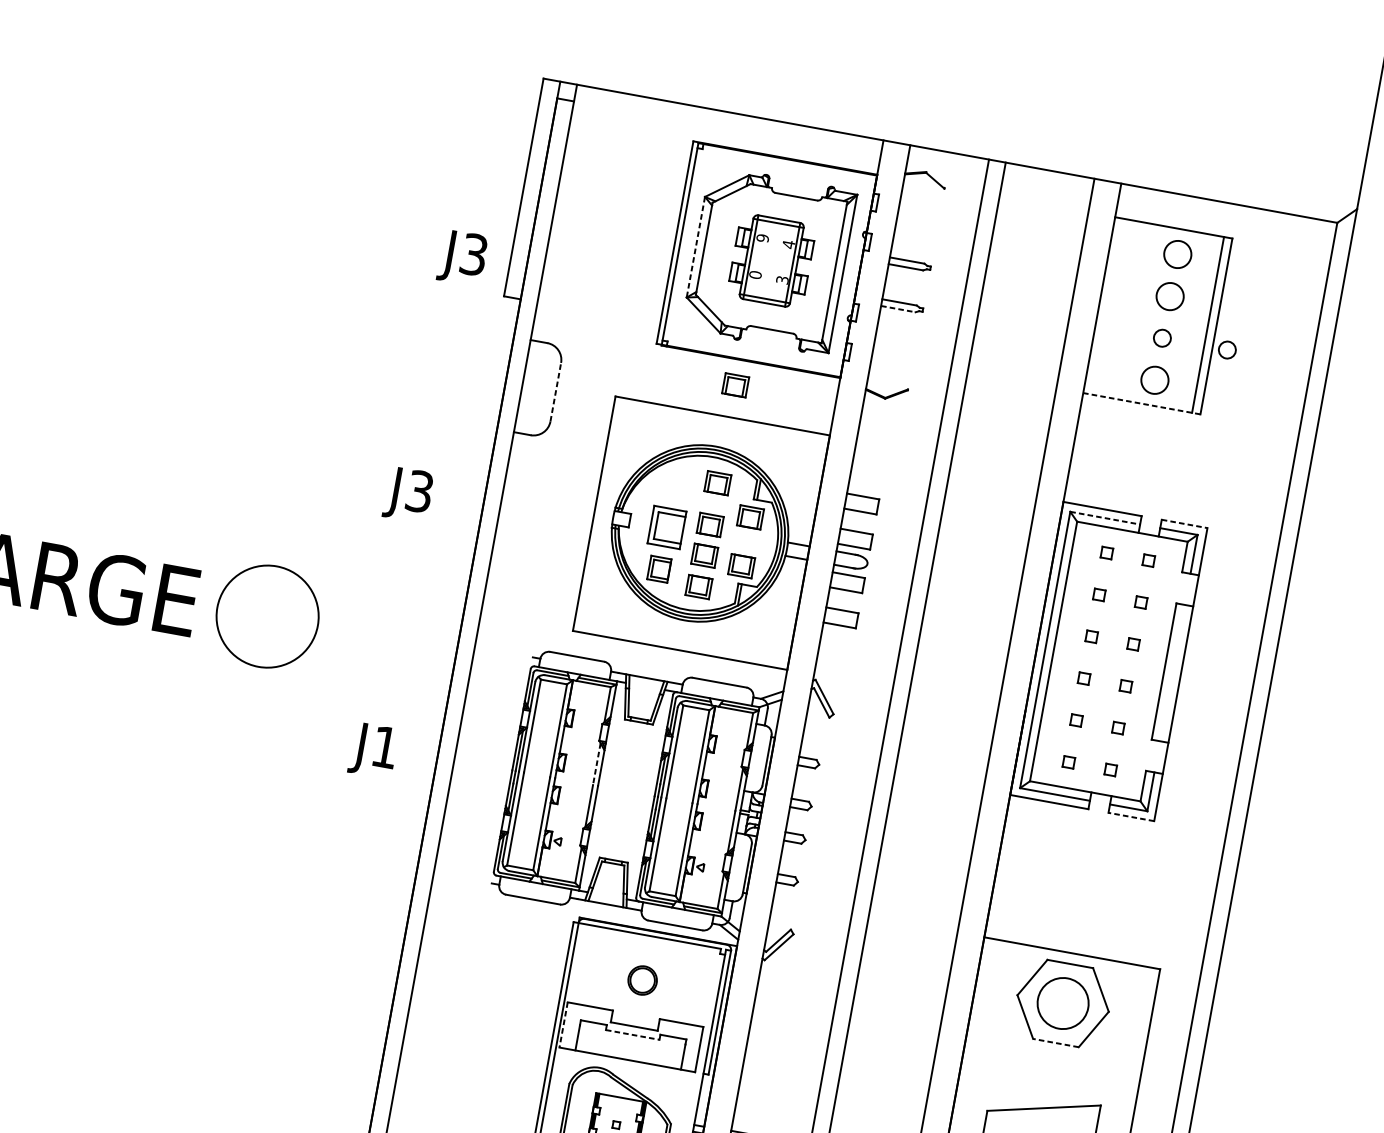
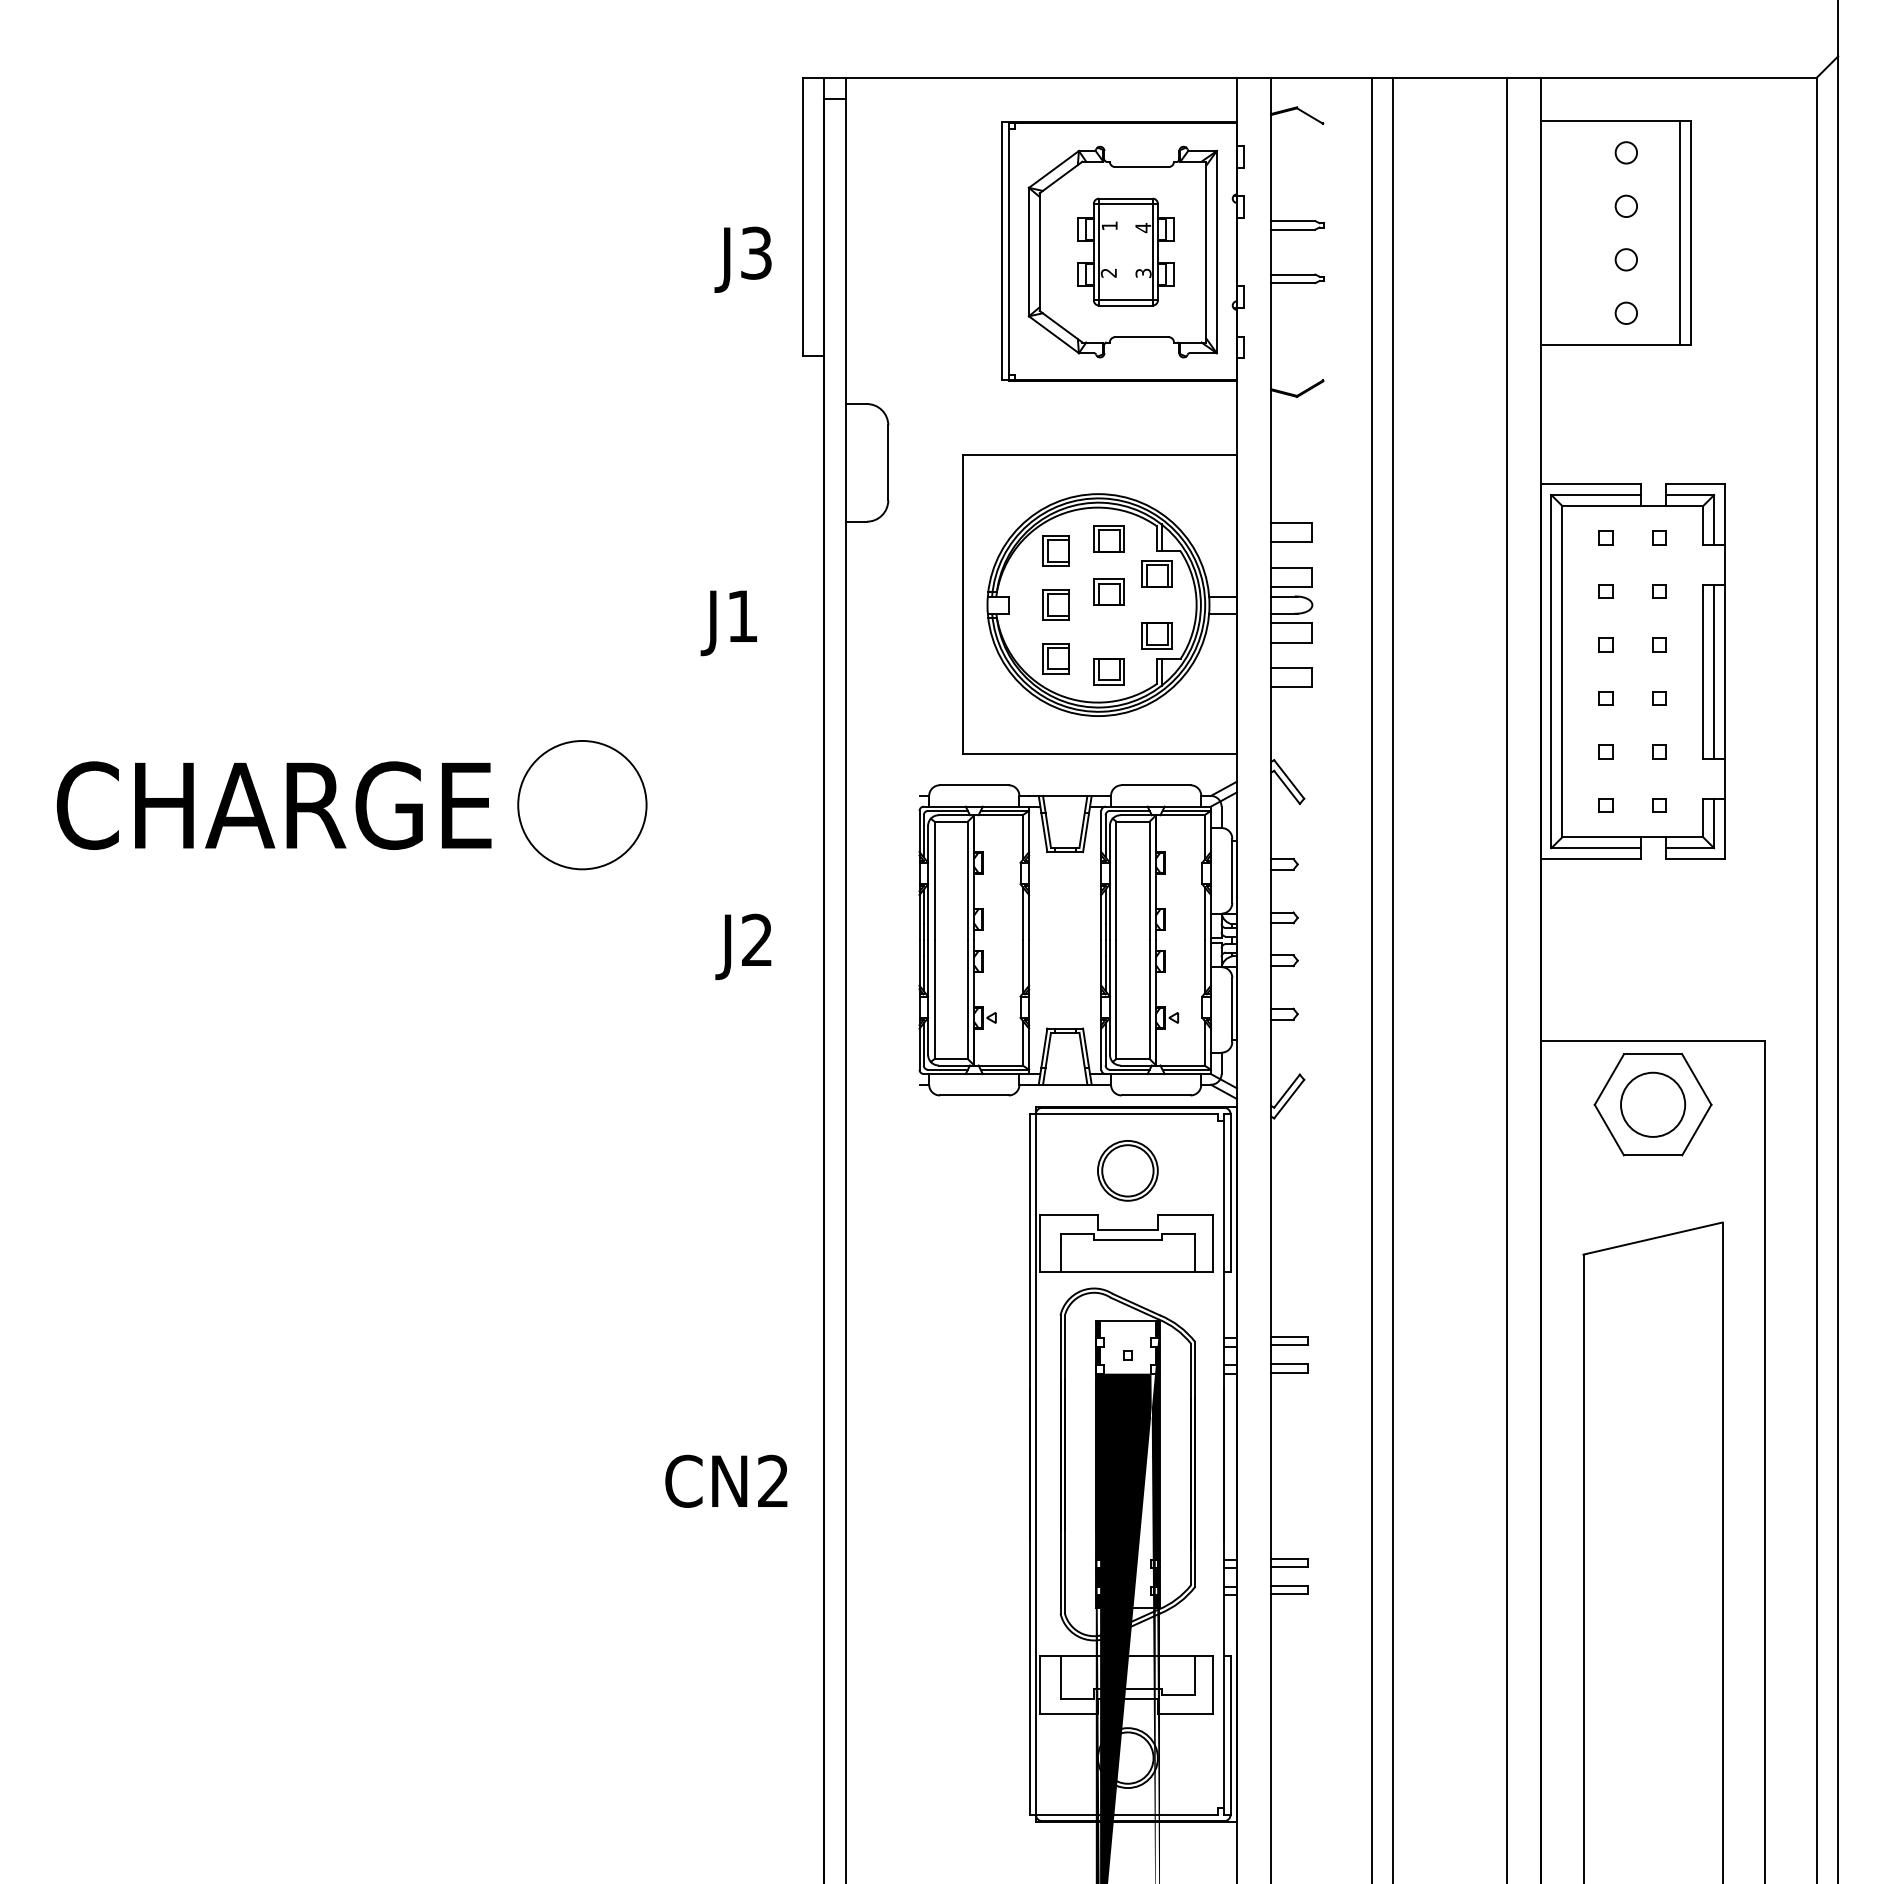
text: (762, 237) -> (1109, 225), 9 -> 1
line: (695, 247) -> (1028, 252), dashed -> solid
circle: (1177, 254) -> (1625, 152), size x0.62
text: (462, 257) -> (742, 259), moved
text: (755, 274) -> (1108, 272), 0 -> 2
circle: (1169, 295) -> (1625, 205), size x0.62
line: (898, 309) -> (1293, 283), dashed -> solid
circle: (1226, 349) -> (1708, 259), removed
circle: (1154, 379) -> (1625, 312), size x0.62
part: (735, 384) -> (1108, 413), removed
line: (555, 391) -> (888, 462), dashed -> solid
line: (1141, 403) -> (1615, 345), dashed -> solid
part: (674, 484) -> (1055, 550), added
text: (419, 490) -> (742, 615), J3 -> J1
line: (1105, 518) -> (1596, 495), dashed -> solid
line: (1185, 524) -> (1696, 484), dashed -> solid
part: (666, 526) -> (1055, 604), size x0.62
part: (704, 555) -> (1108, 631), removed
line: (1172, 673) -> (1714, 671), added
text: (384, 746) -> (756, 939), J1 -> J2
line: (596, 764) -> (1022, 913), dashed -> solid
line: (1131, 816) -> (1695, 858), dashed -> solid
part: (642, 980) -> (1127, 1170), size x1.67
line: (563, 1024) -> (1040, 1243), dashed -> solid
line: (633, 1035) -> (1128, 1240), dashed -> solid
line: (1055, 1043) -> (1652, 1155), dashed -> solid

